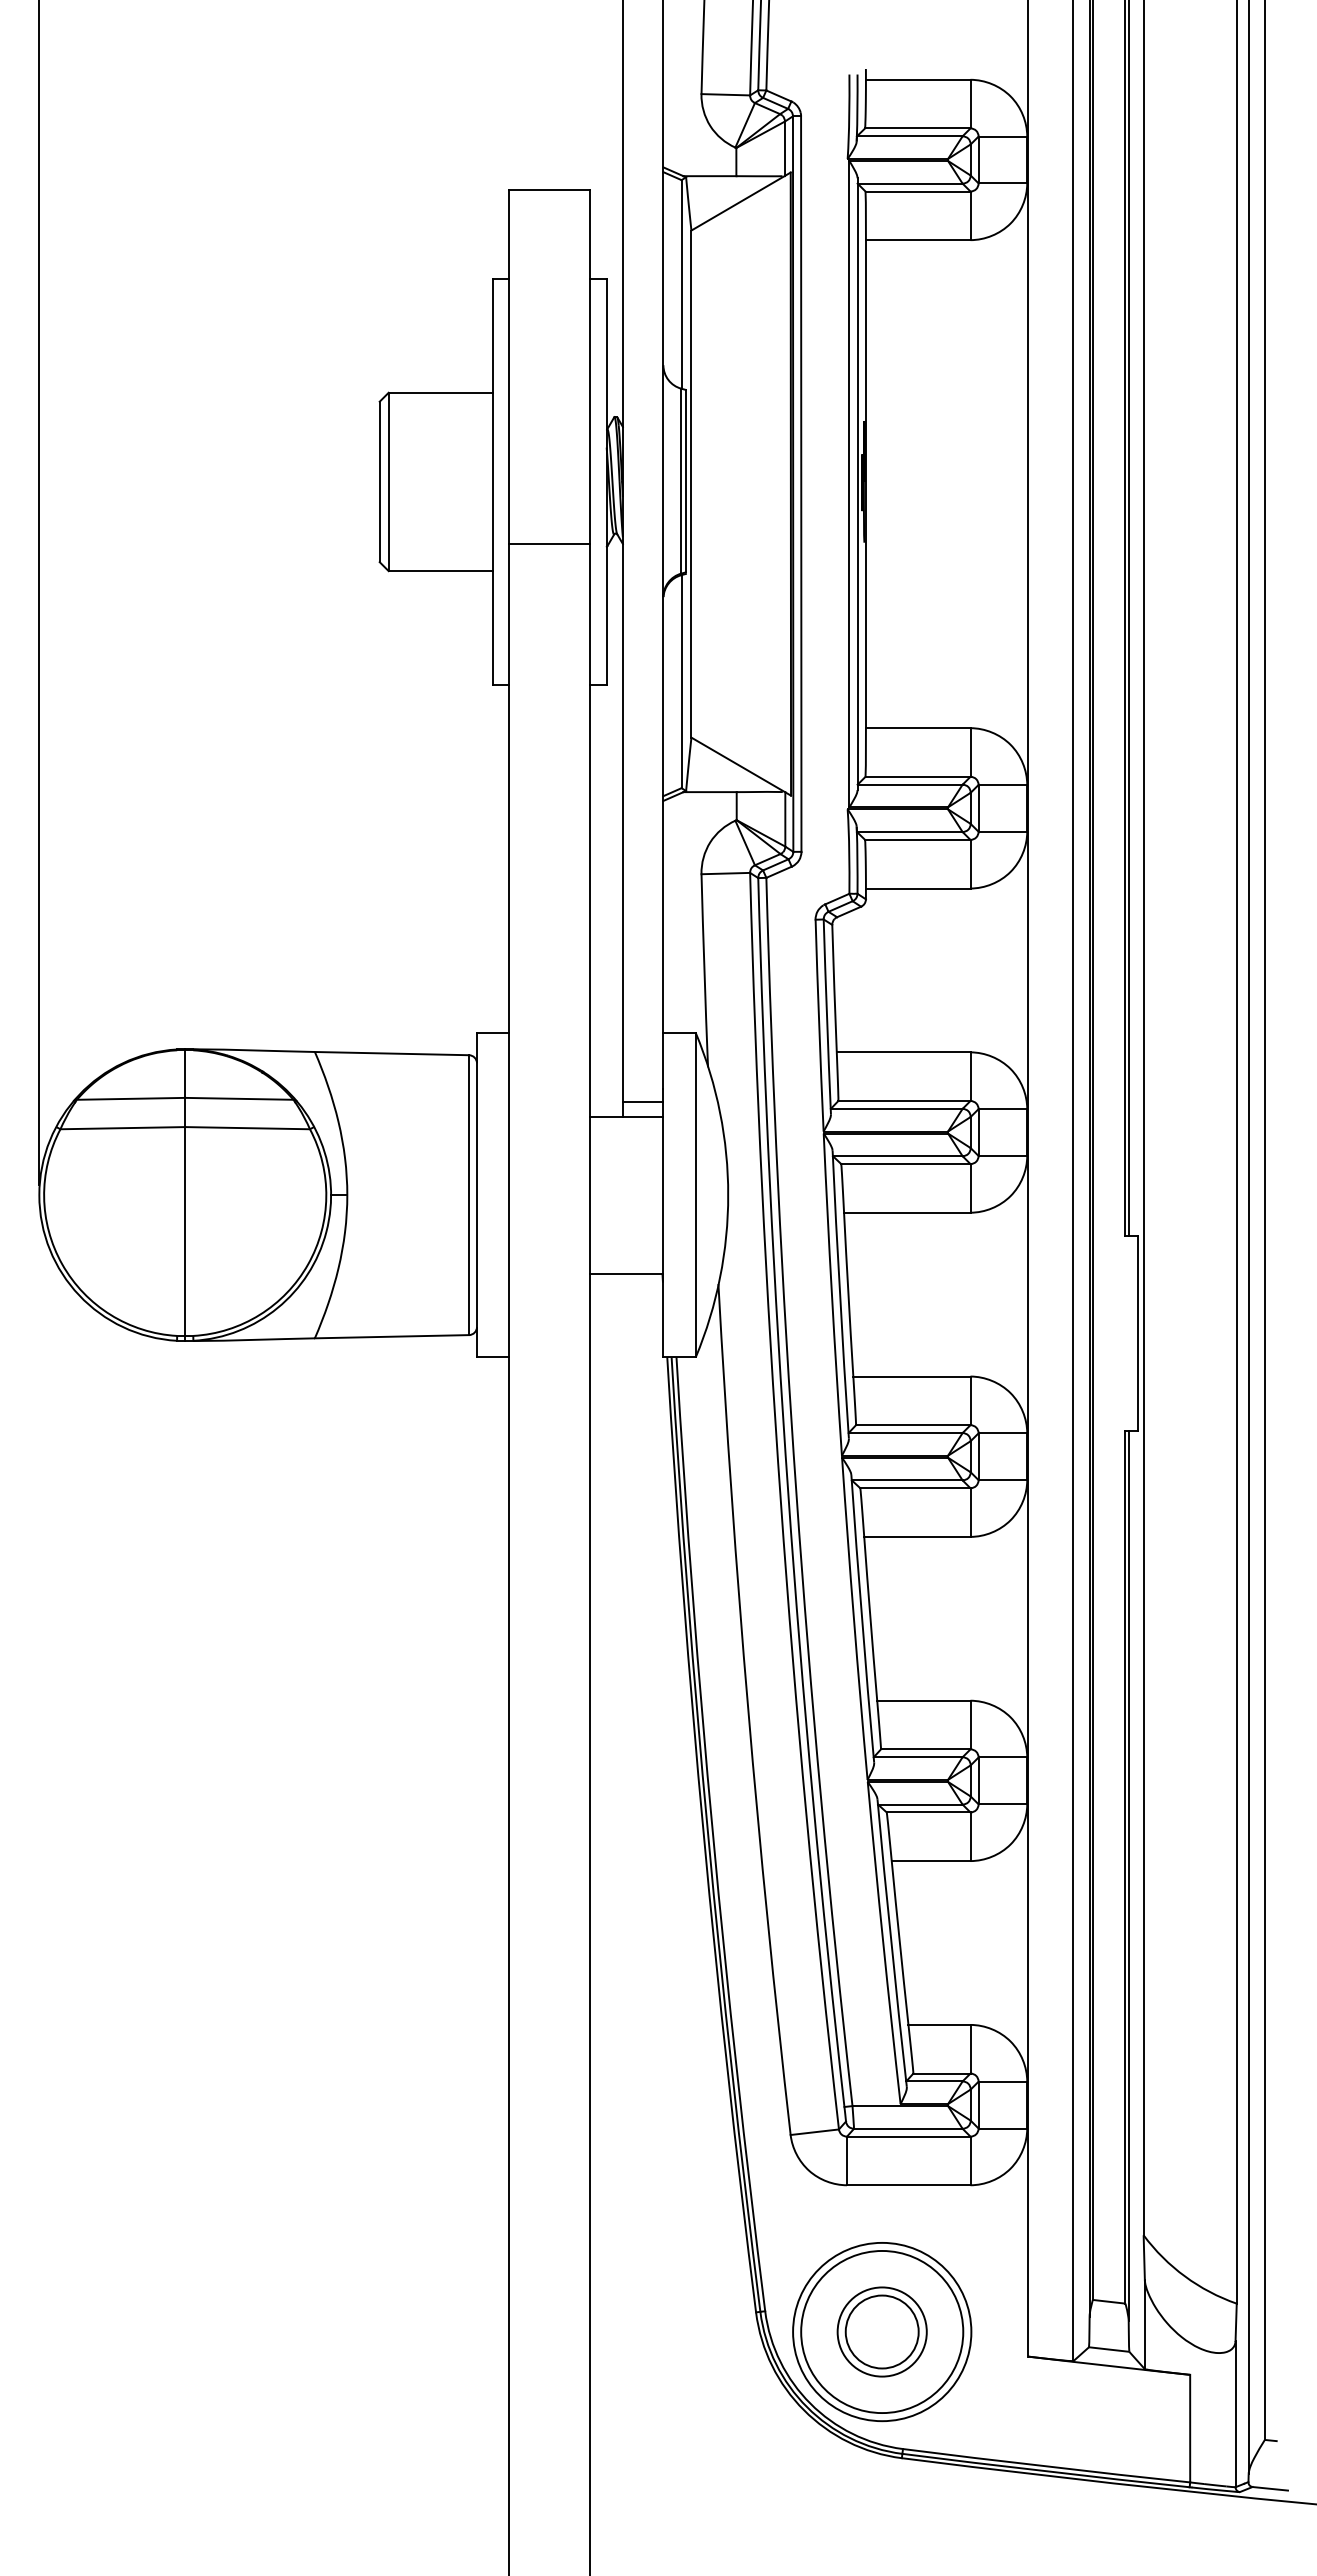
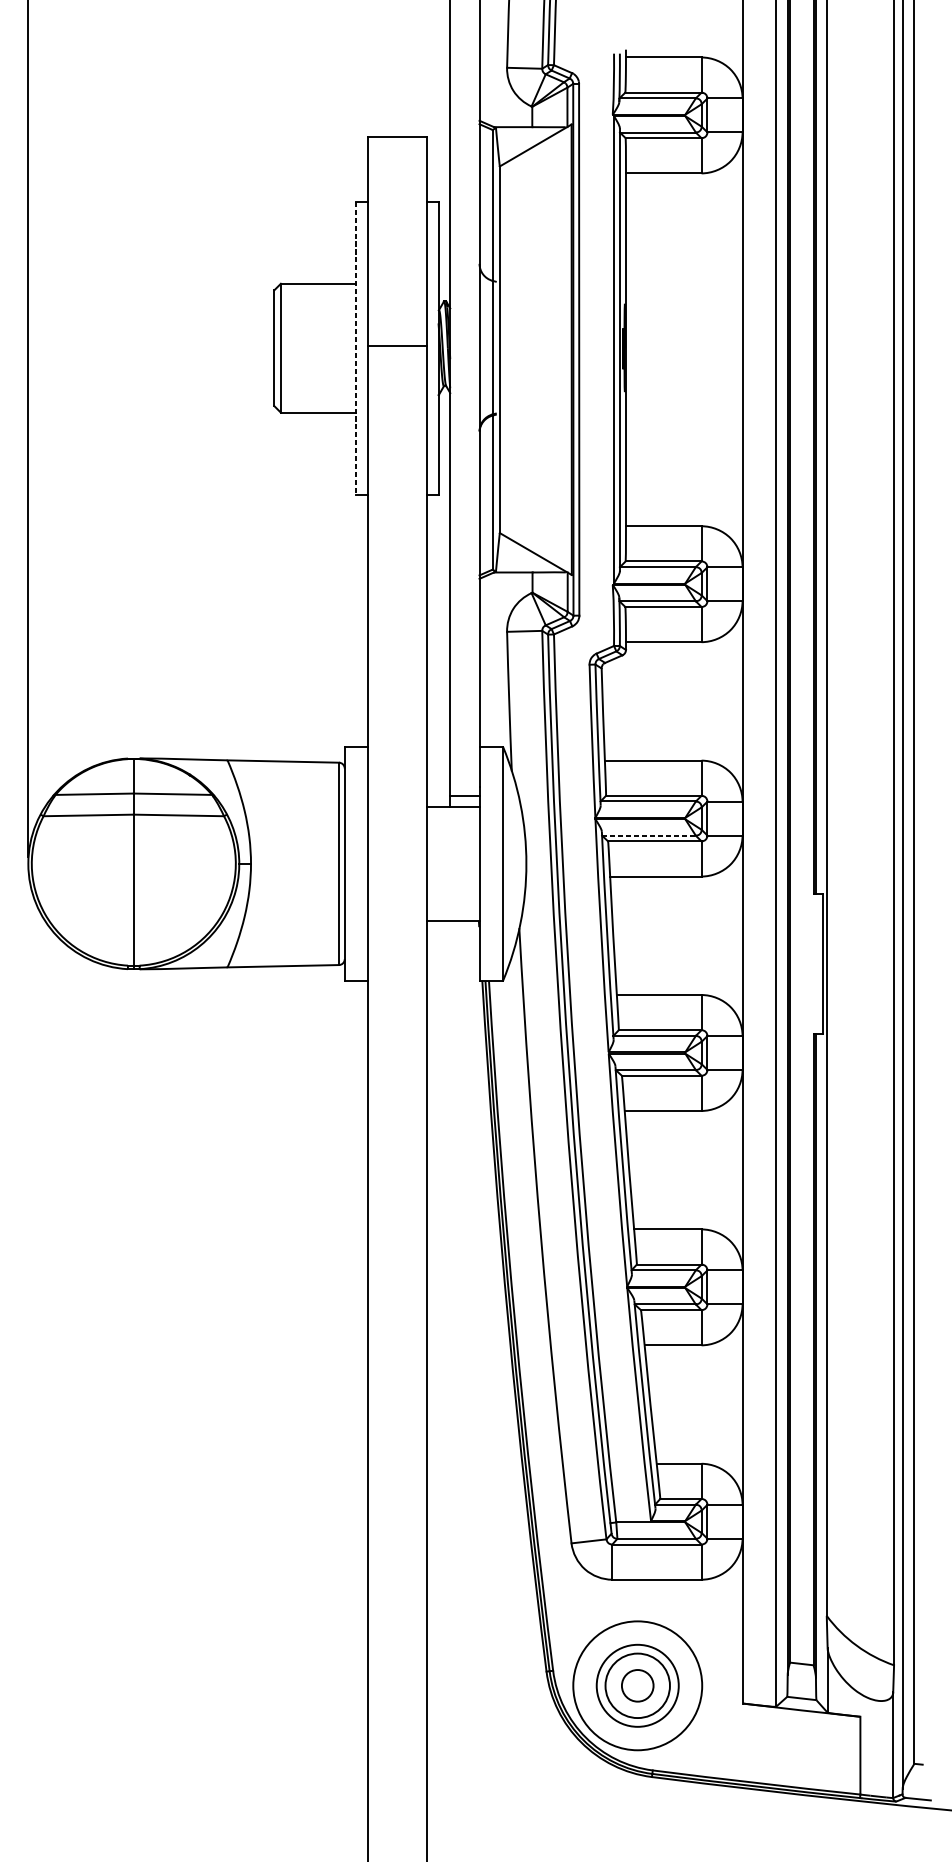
line: (685, 480) -> (495, 347), removed
line: (493, 481) -> (356, 347), solid -> dashed
line: (549, 543) -> (397, 345), moved
line: (897, 1156) -> (648, 835), solid -> dashed
circle: (881, 2331) -> (637, 1685), size x0.6
circle: (882, 2331) -> (637, 1685), size x0.7

